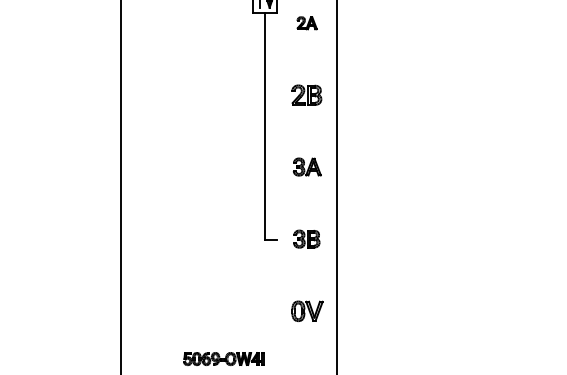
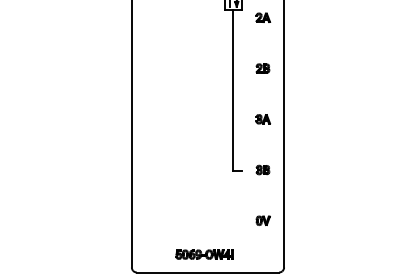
part: (306, 95) -> (262, 68), size x0.62
part: (306, 167) -> (262, 119), size x0.71
part: (306, 238) -> (262, 169), size x0.71
part: (306, 310) -> (262, 220), size x0.62

